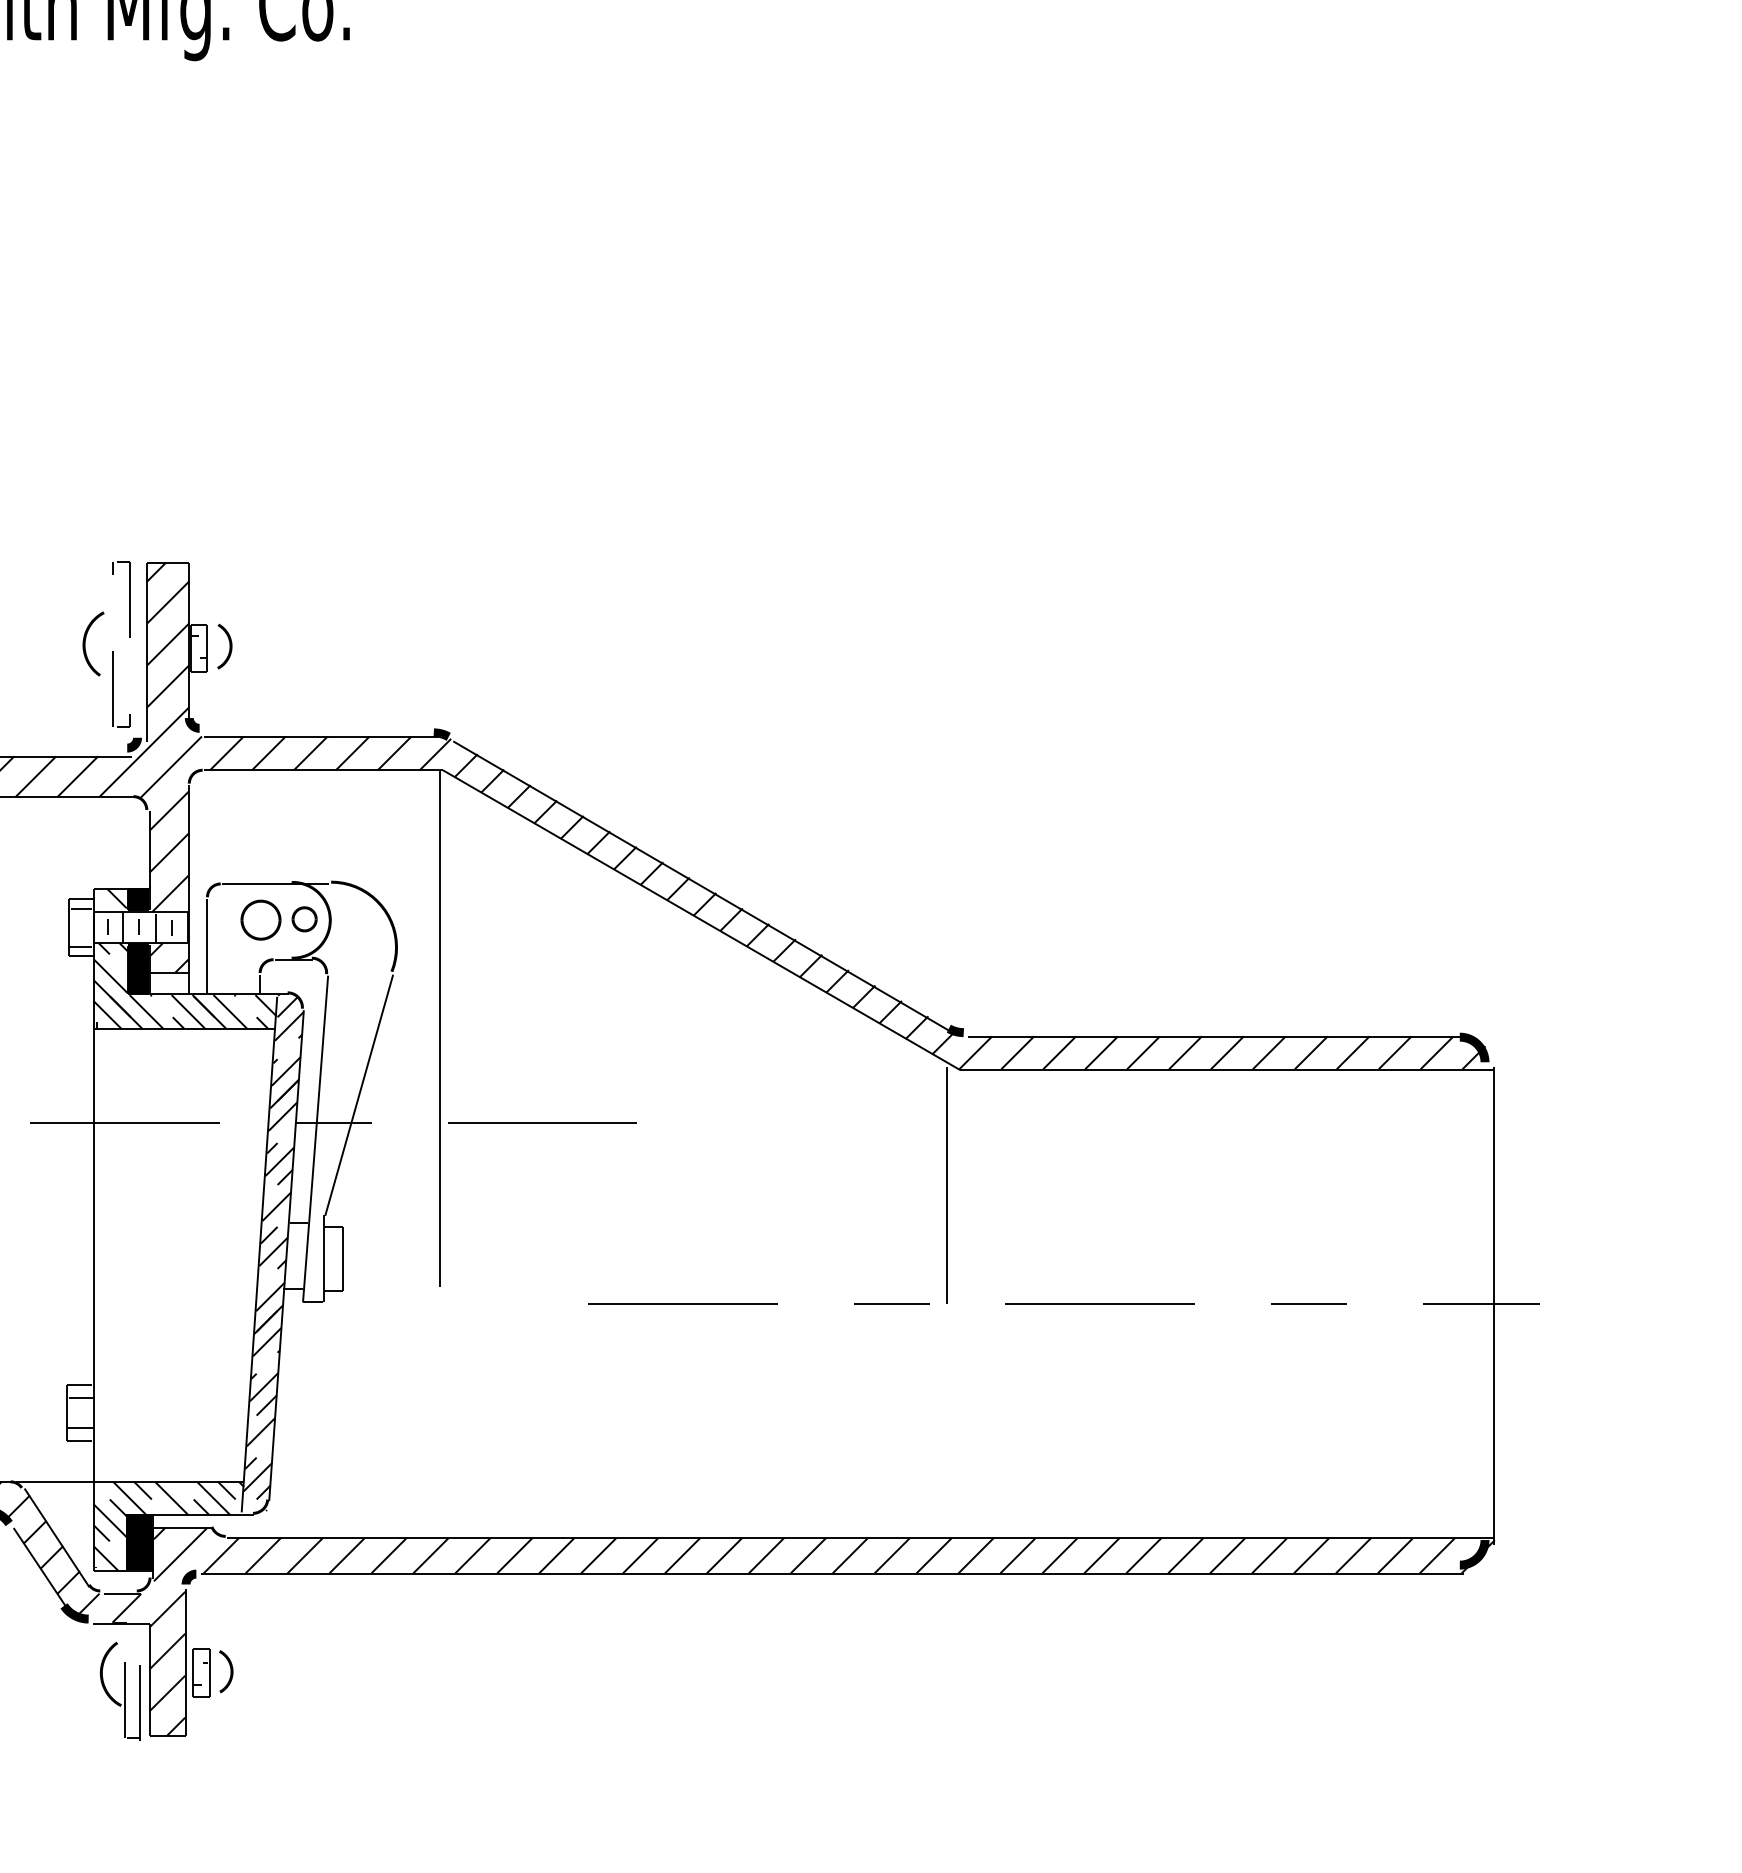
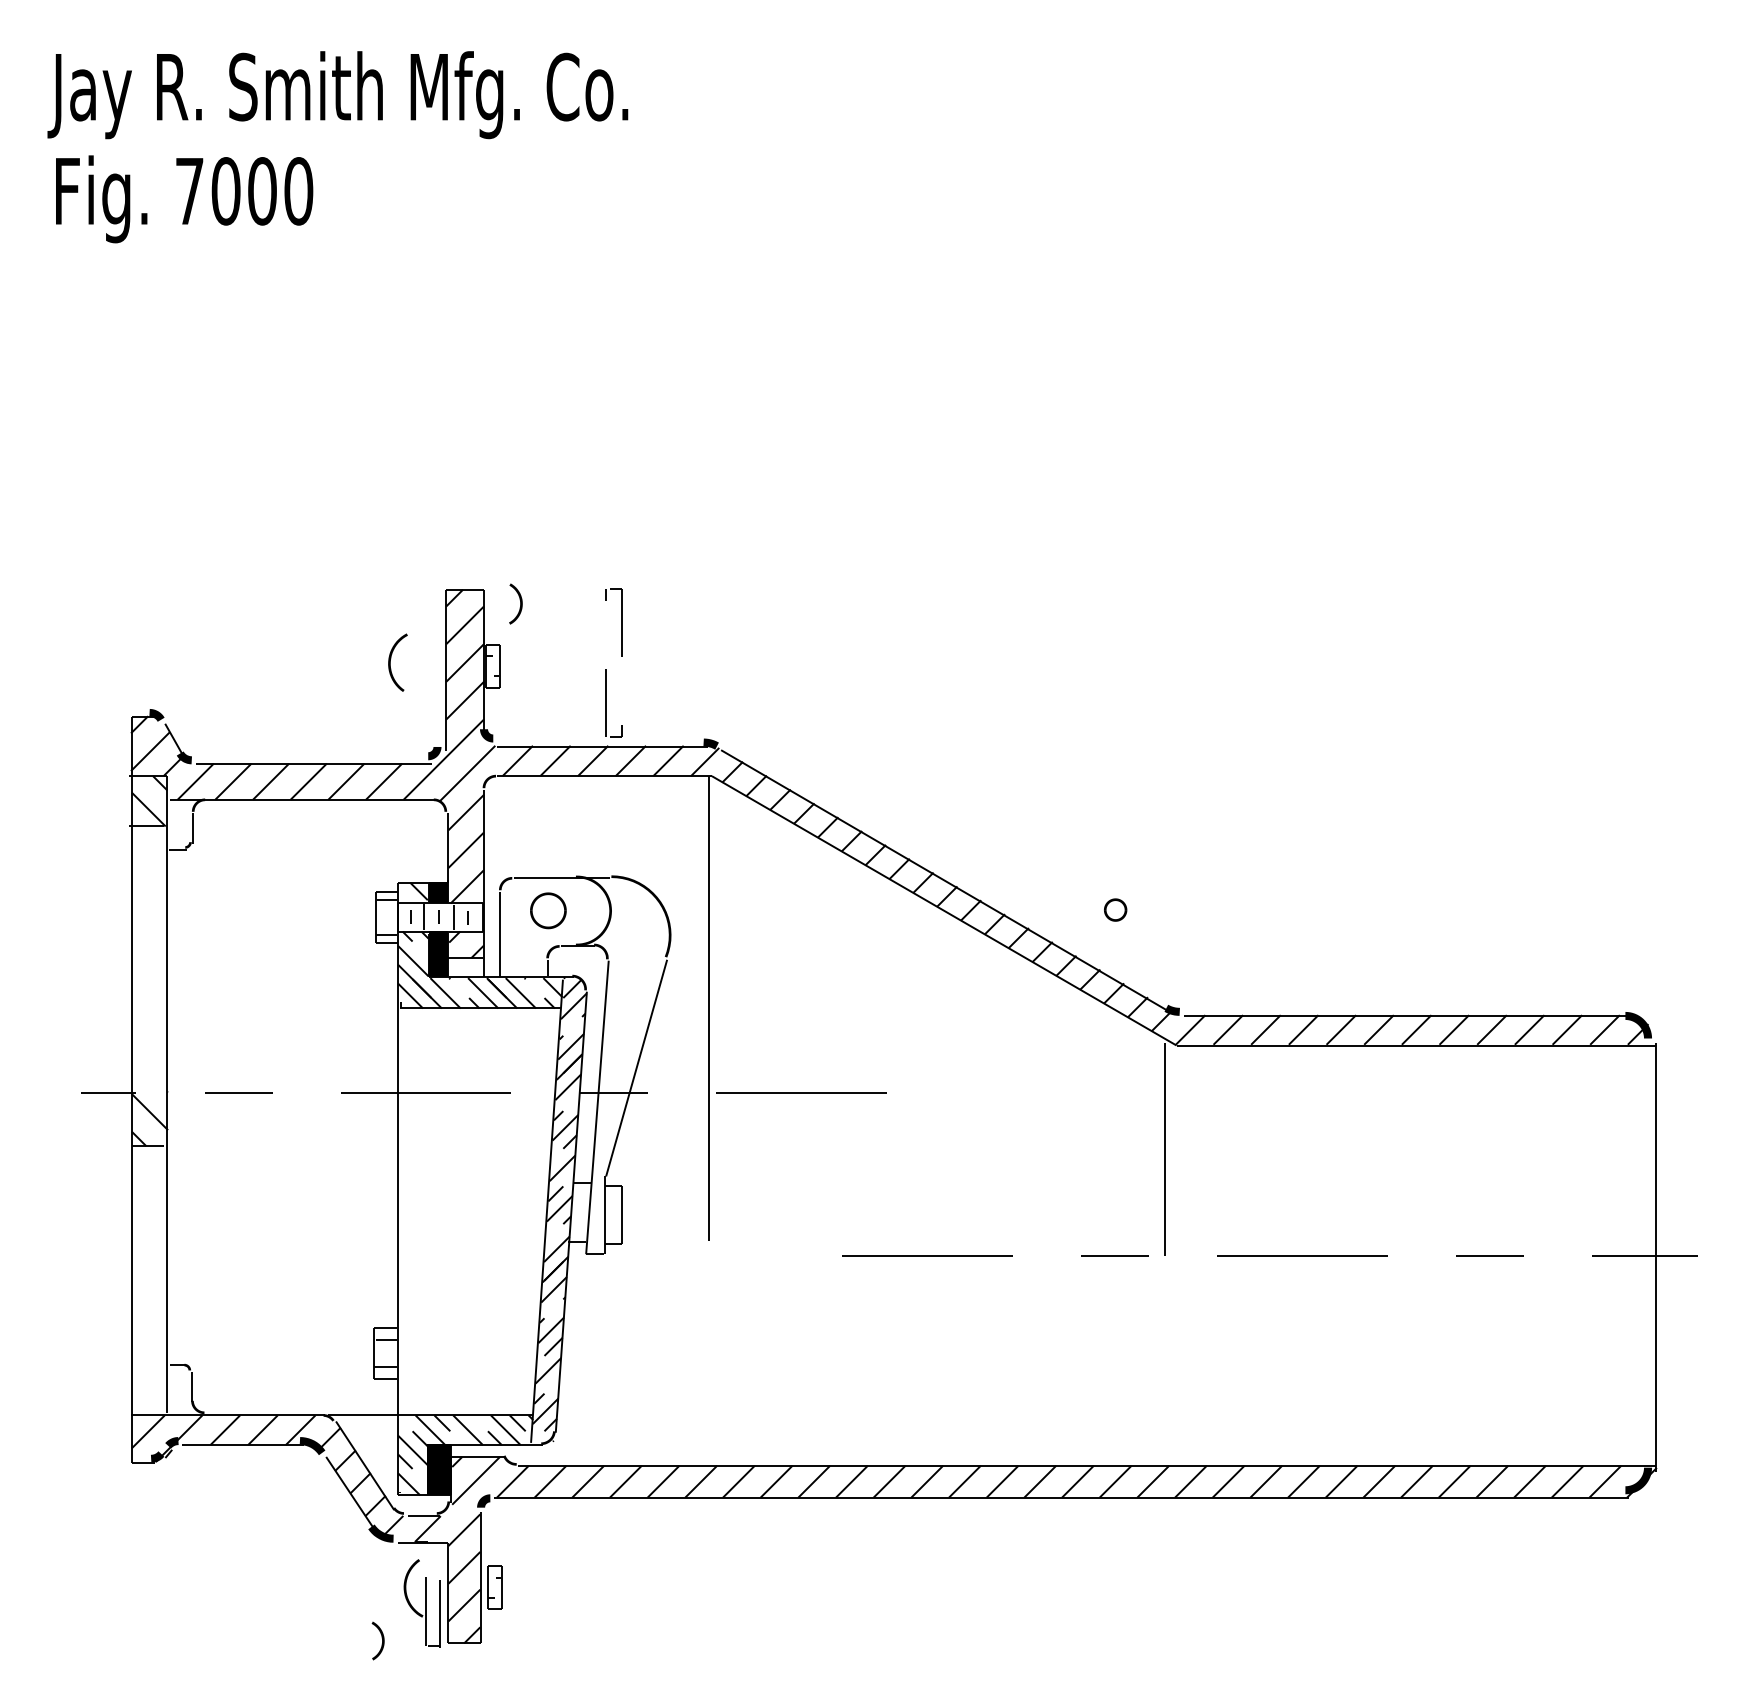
curve: (229, 645) -> (520, 603), moved
part: (113, 651) -> (606, 669), moved
part: (304, 918) -> (1115, 909), moved
curve: (229, 1668) -> (381, 1638), moved

